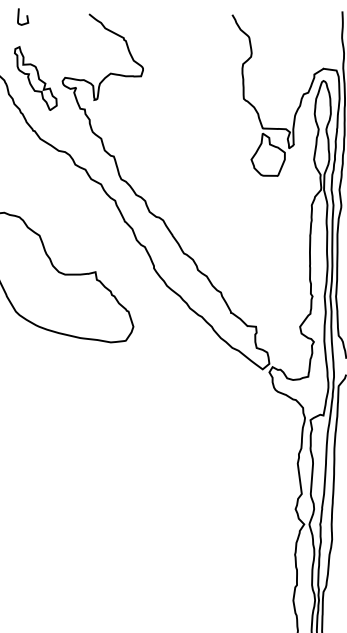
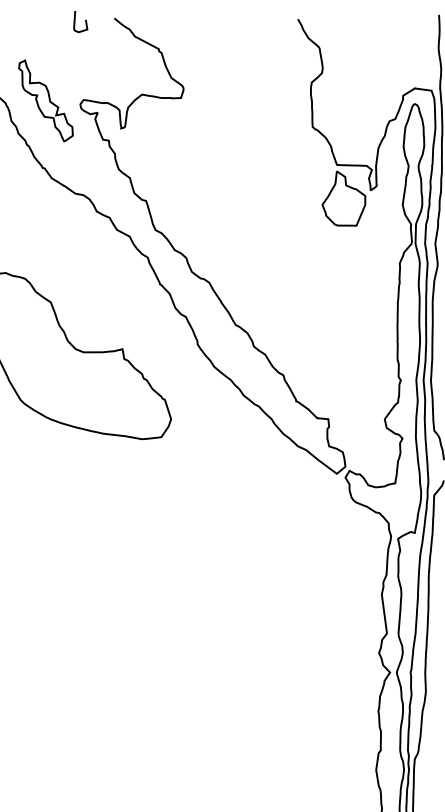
curve: (19, 17) -> (75, 22), moved

